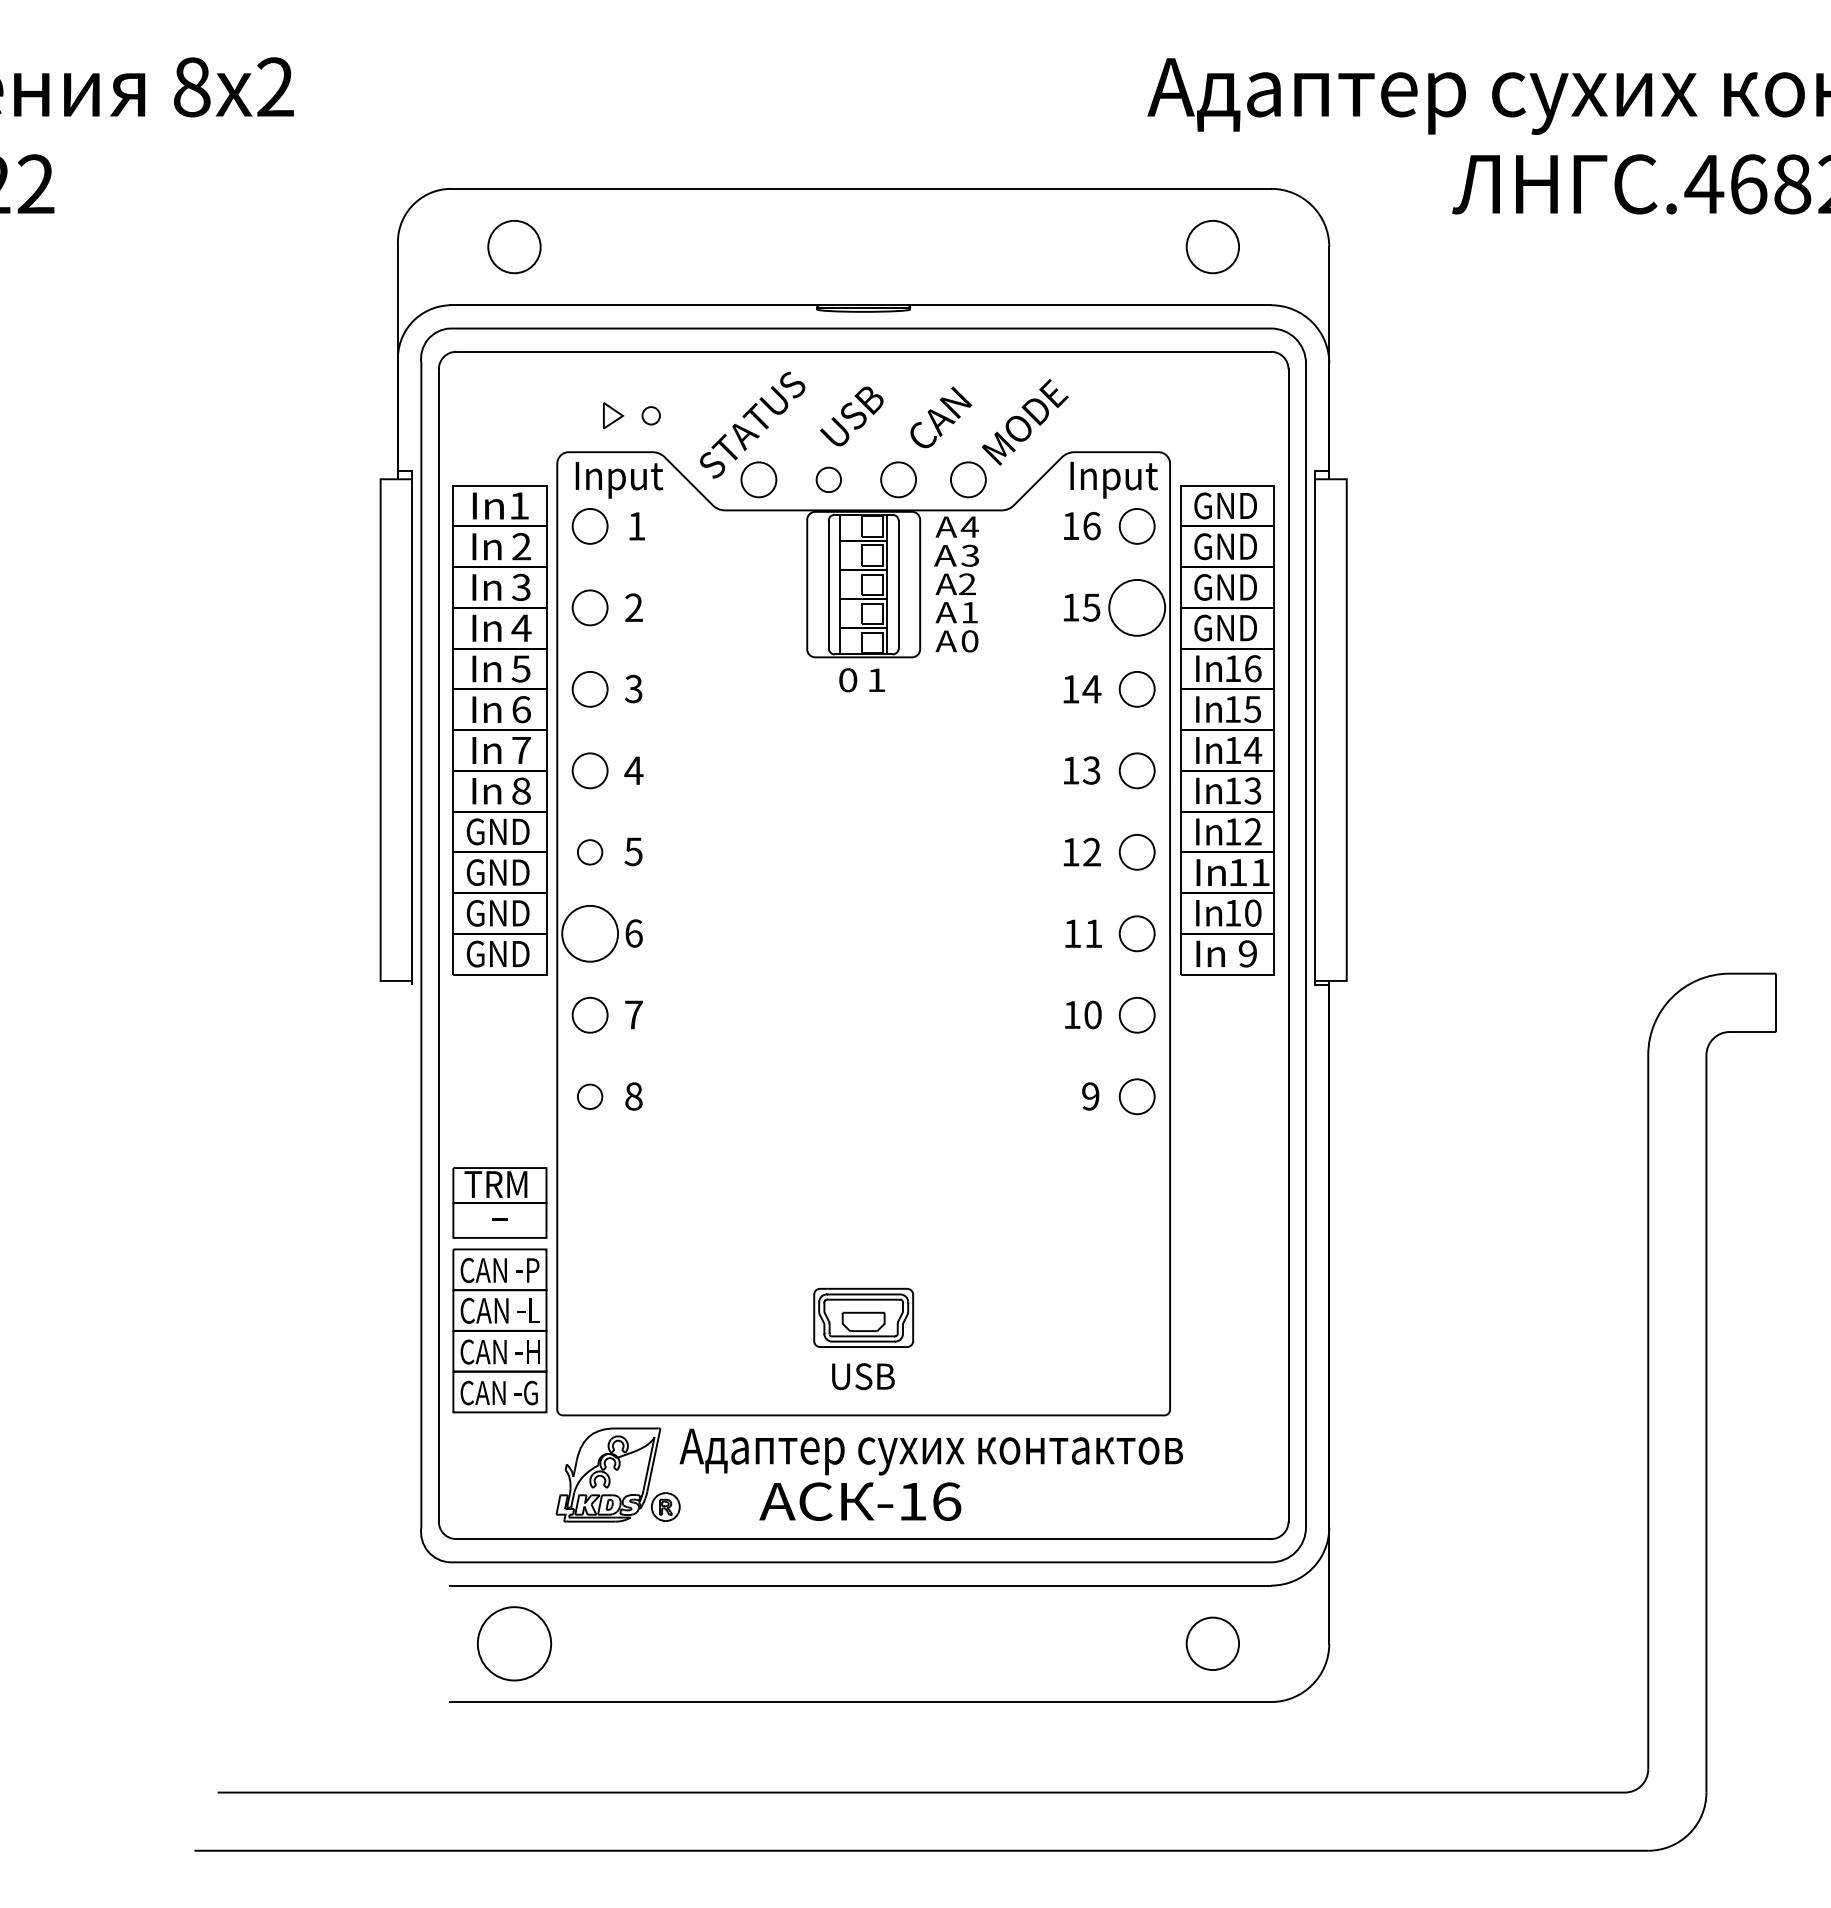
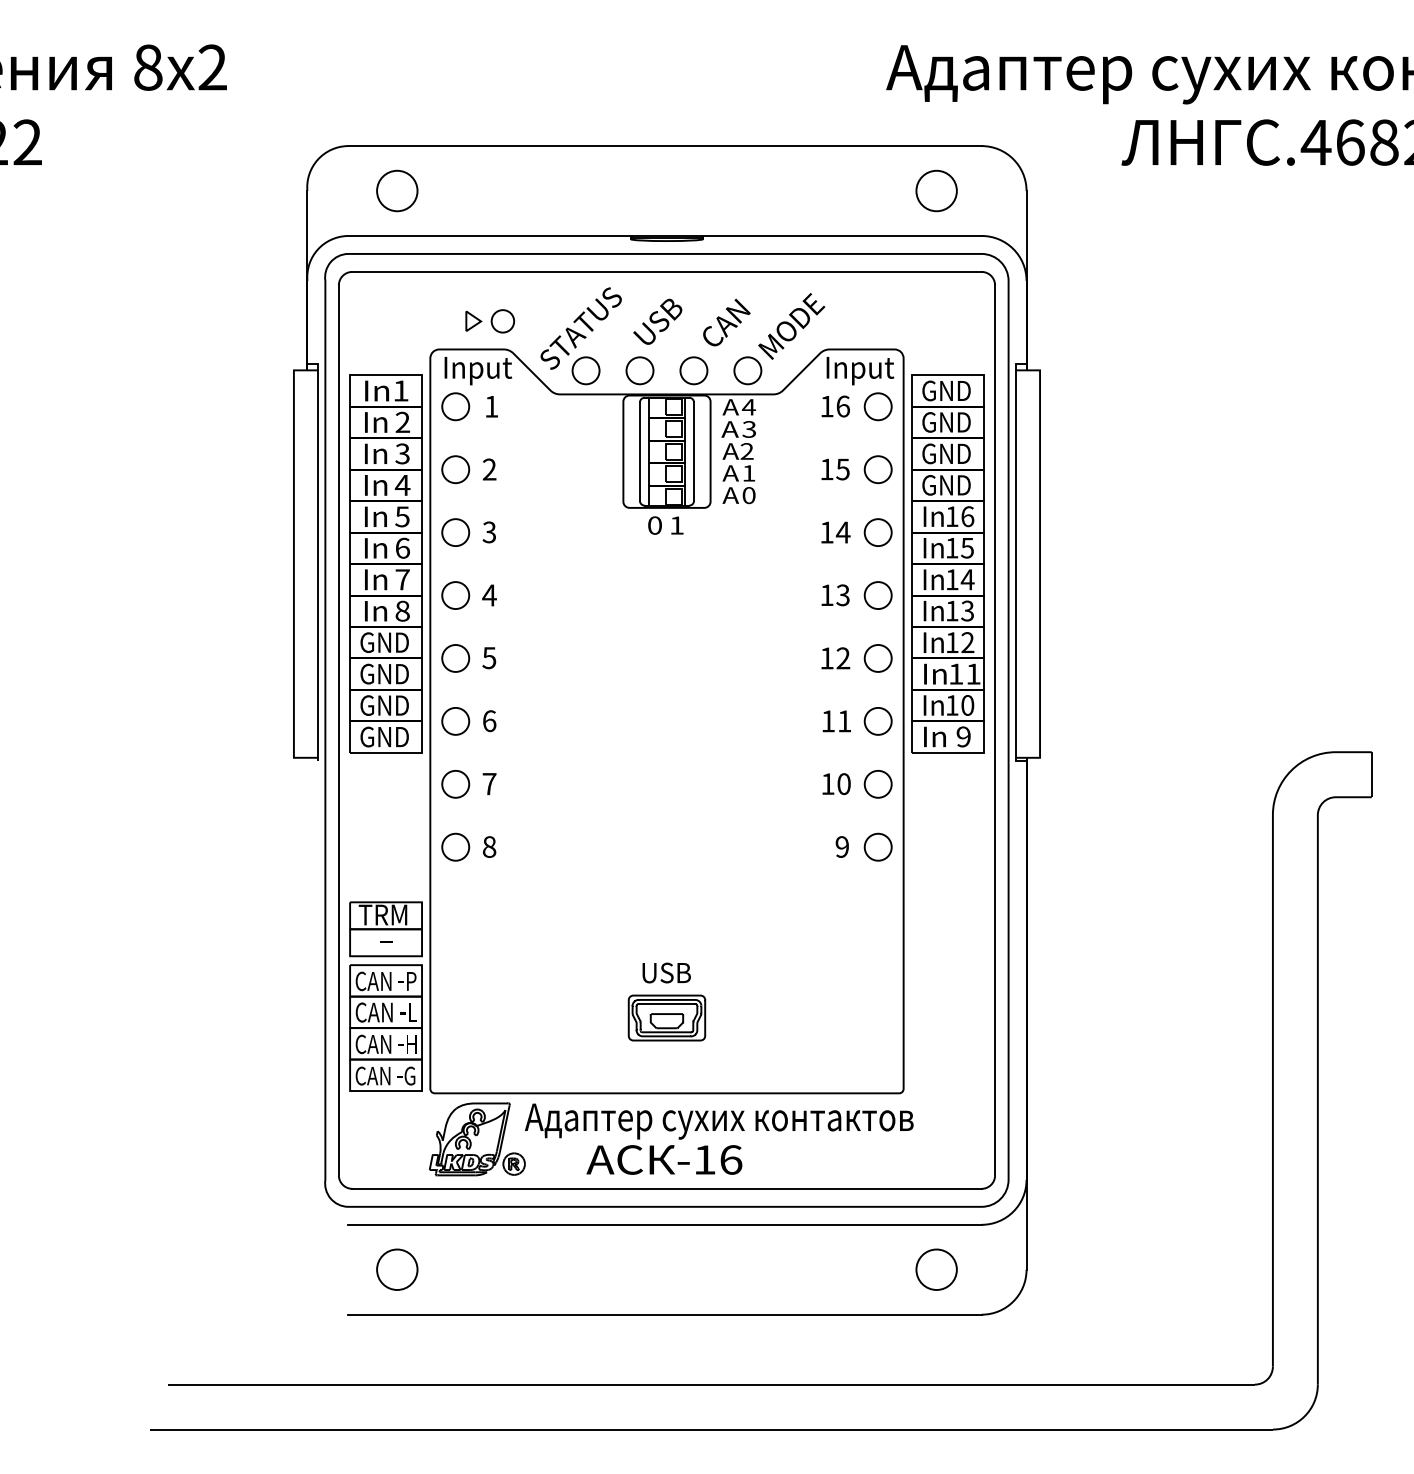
circle: (650, 415) -> (502, 321), size x1.67
circle: (828, 479) -> (639, 370), size x1.43
circle: (1136, 607) -> (877, 469), size x0.62
circle: (589, 852) -> (455, 658), size x1.43
circle: (589, 933) -> (455, 721), size x0.62
circle: (589, 1096) -> (455, 847), size x1.43
text: (863, 1376) -> (666, 972), moved
circle: (514, 1643) -> (397, 1269), size x0.71

